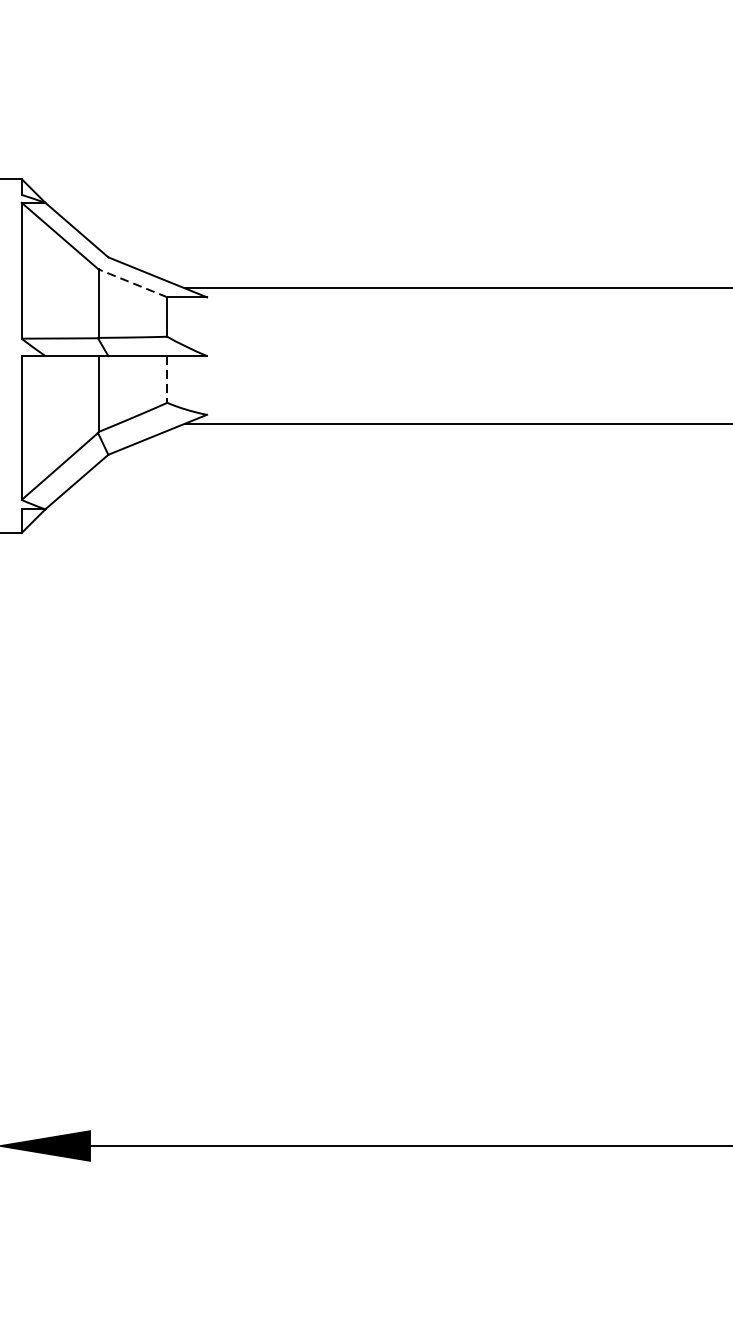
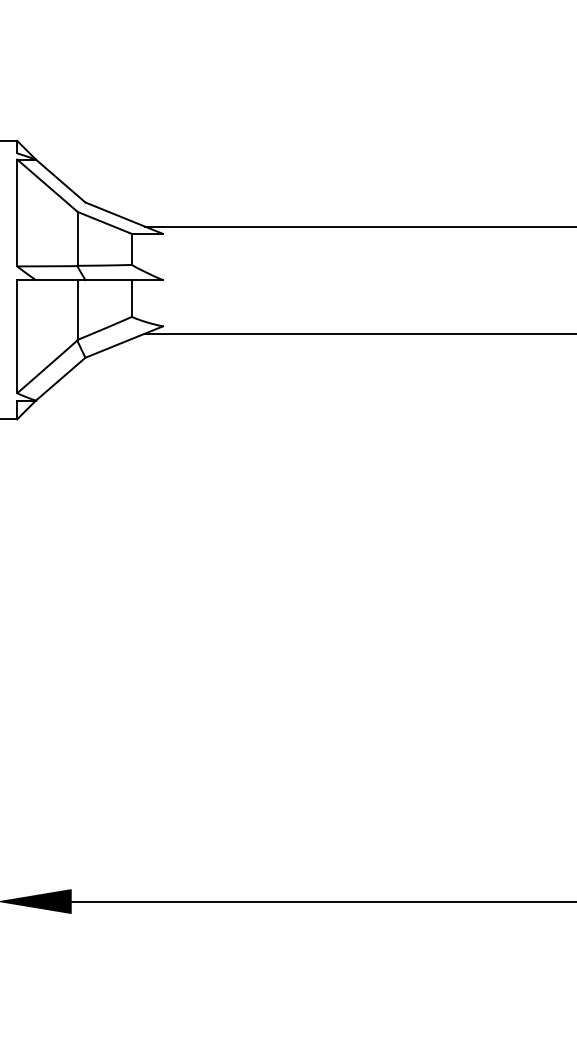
line: (132, 282) -> (104, 222), dashed -> solid
line: (166, 379) -> (131, 298), dashed -> solid

